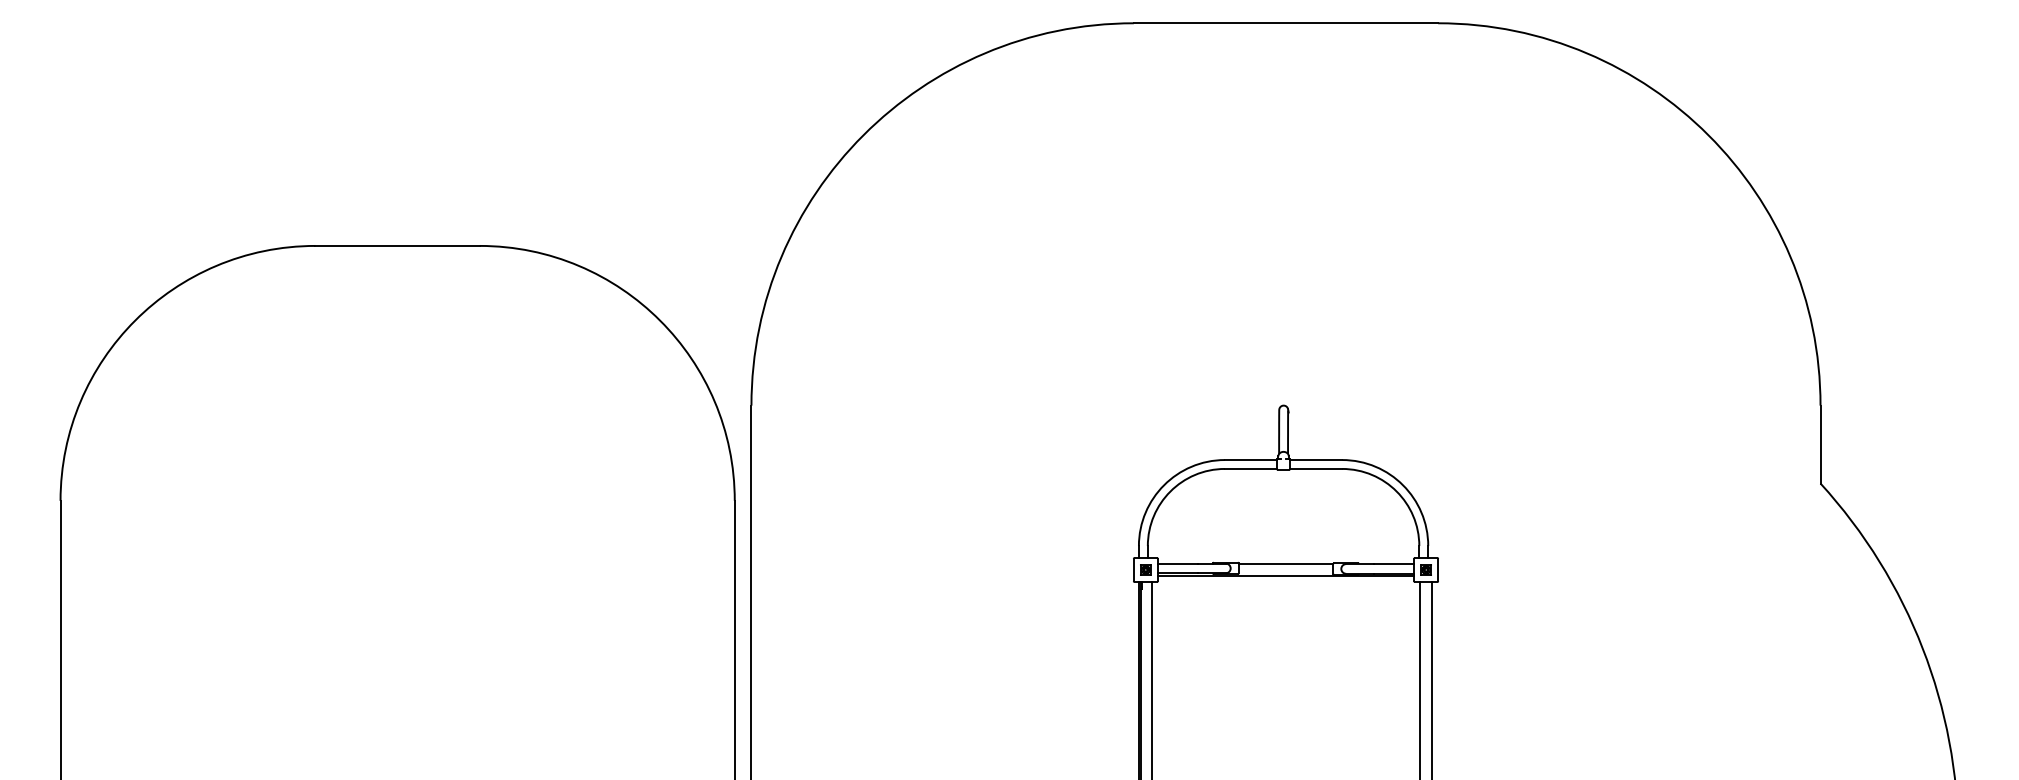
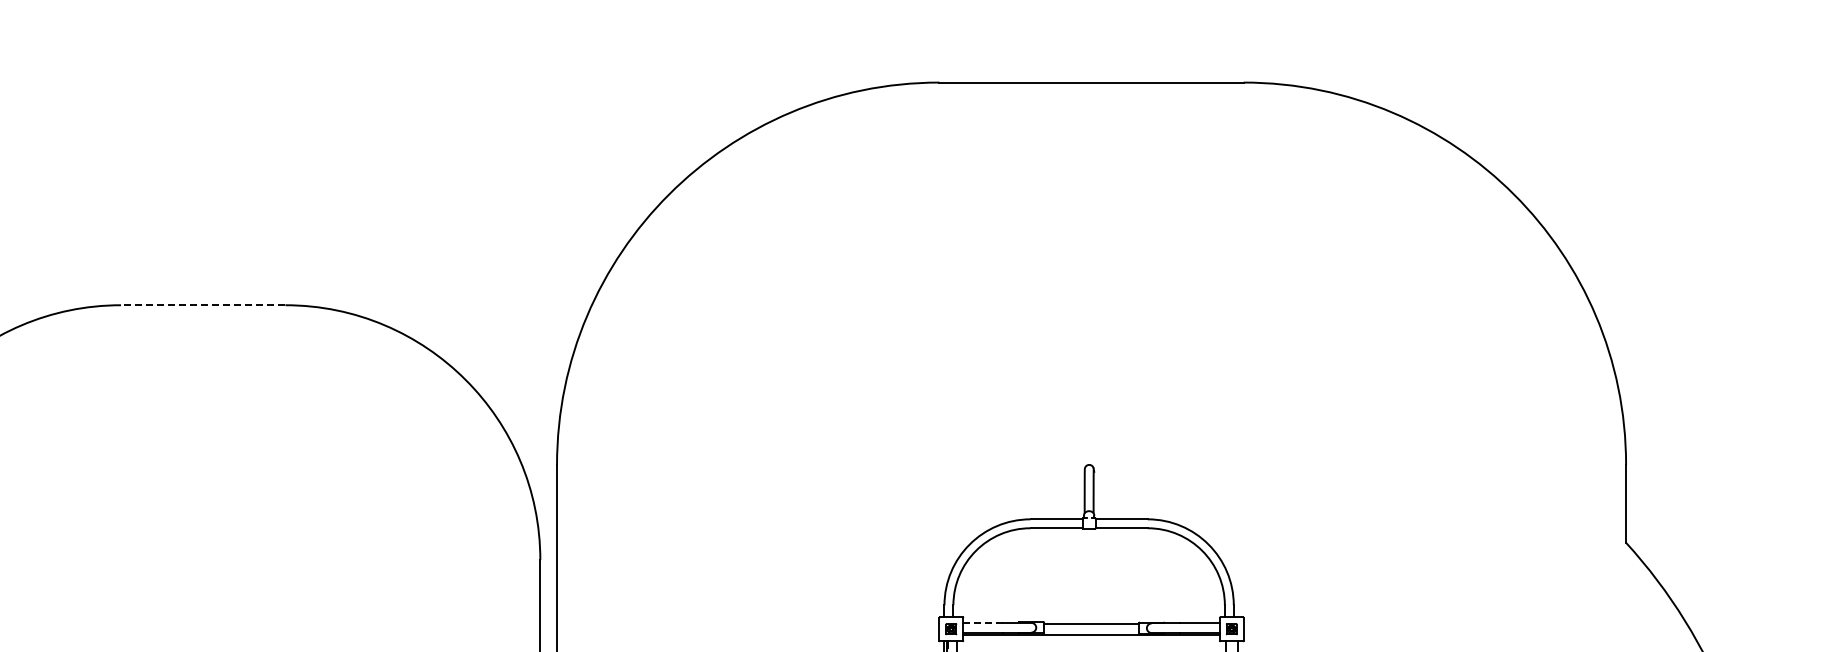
line: (397, 245) -> (203, 304), solid -> dashed
line: (1178, 563) -> (984, 622), solid -> dashed

